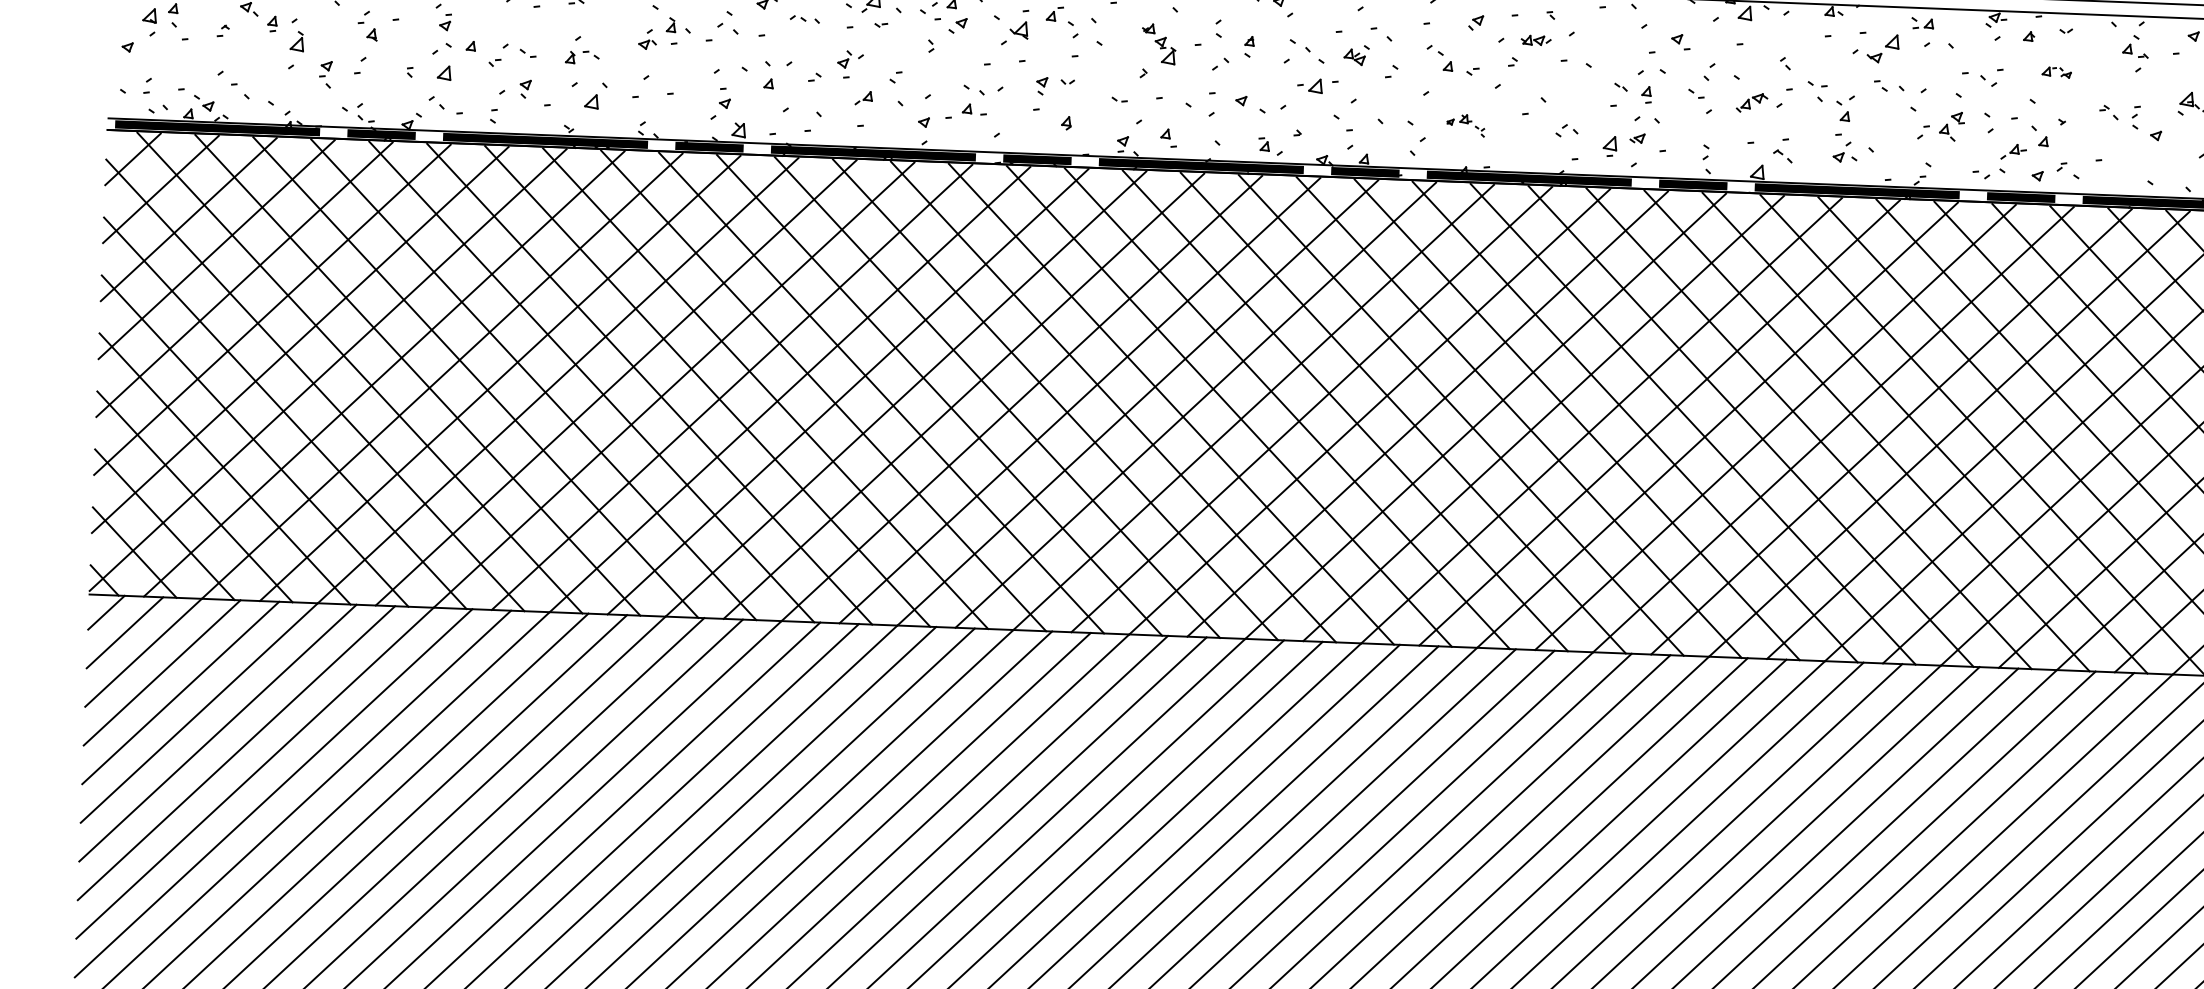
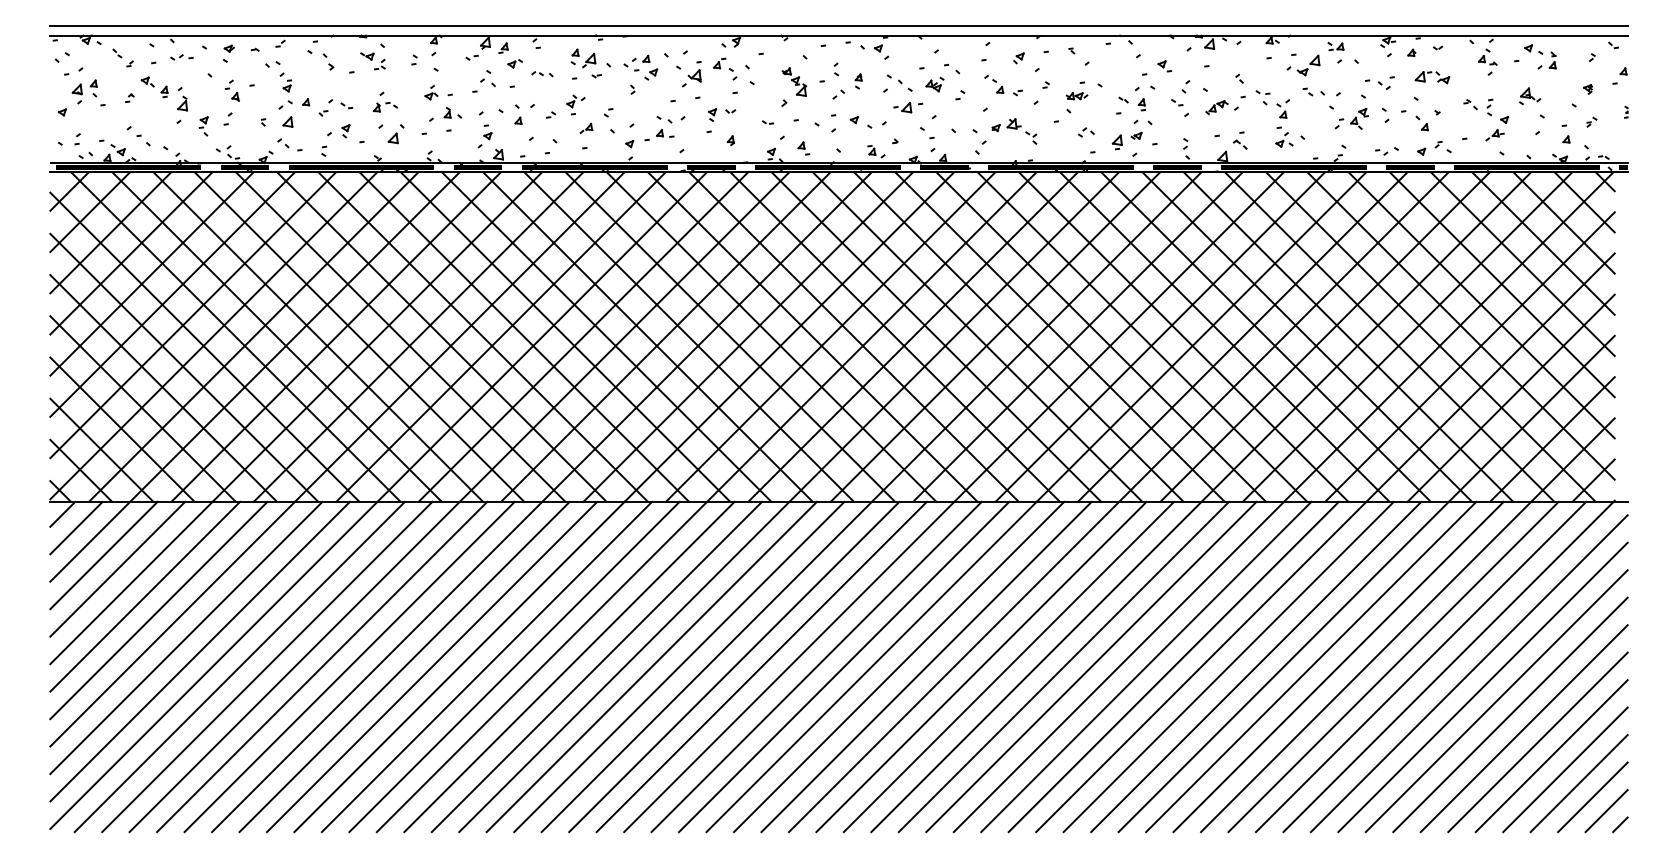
part: (678, 24) -> (452, 112), moved
part: (1535, 40) -> (1076, 96), moved
part: (2056, 72) -> (1432, 77), size x1.67
part: (1465, 125) -> (1014, 131), size x1.67
part: (2012, 152) -> (1494, 135), moved

